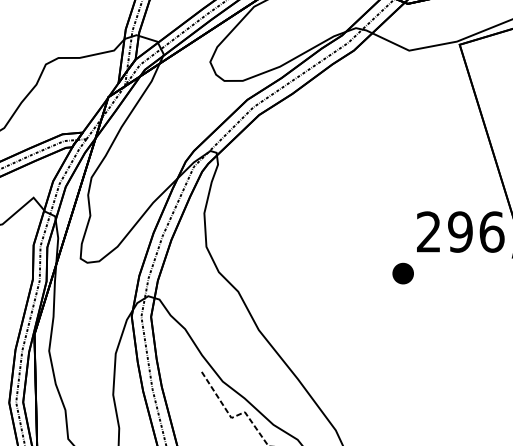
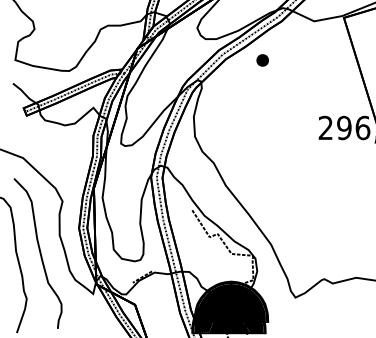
part: (402, 273) -> (262, 60), moved

